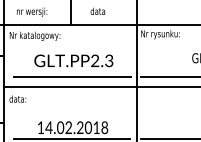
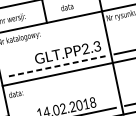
text: (73, 60) -> (67, 52), moved
line: (72, 77) -> (57, 66), solid -> dashed

